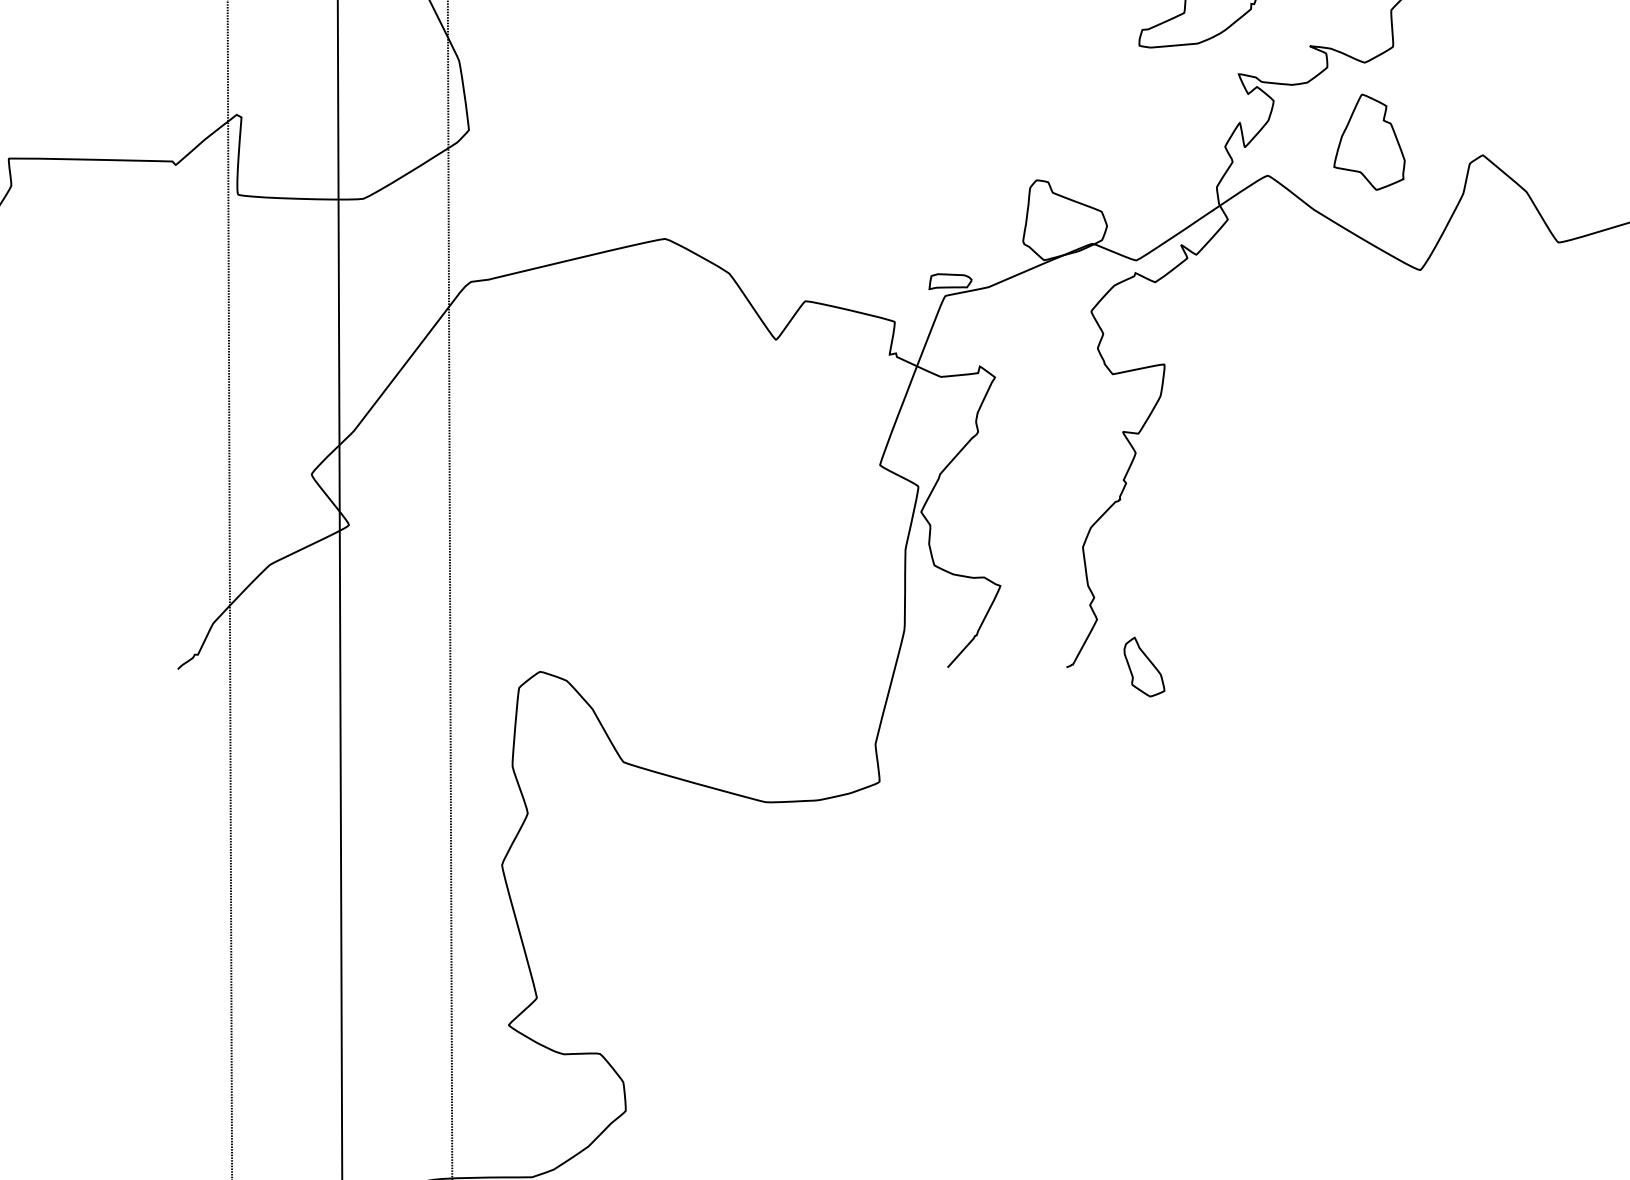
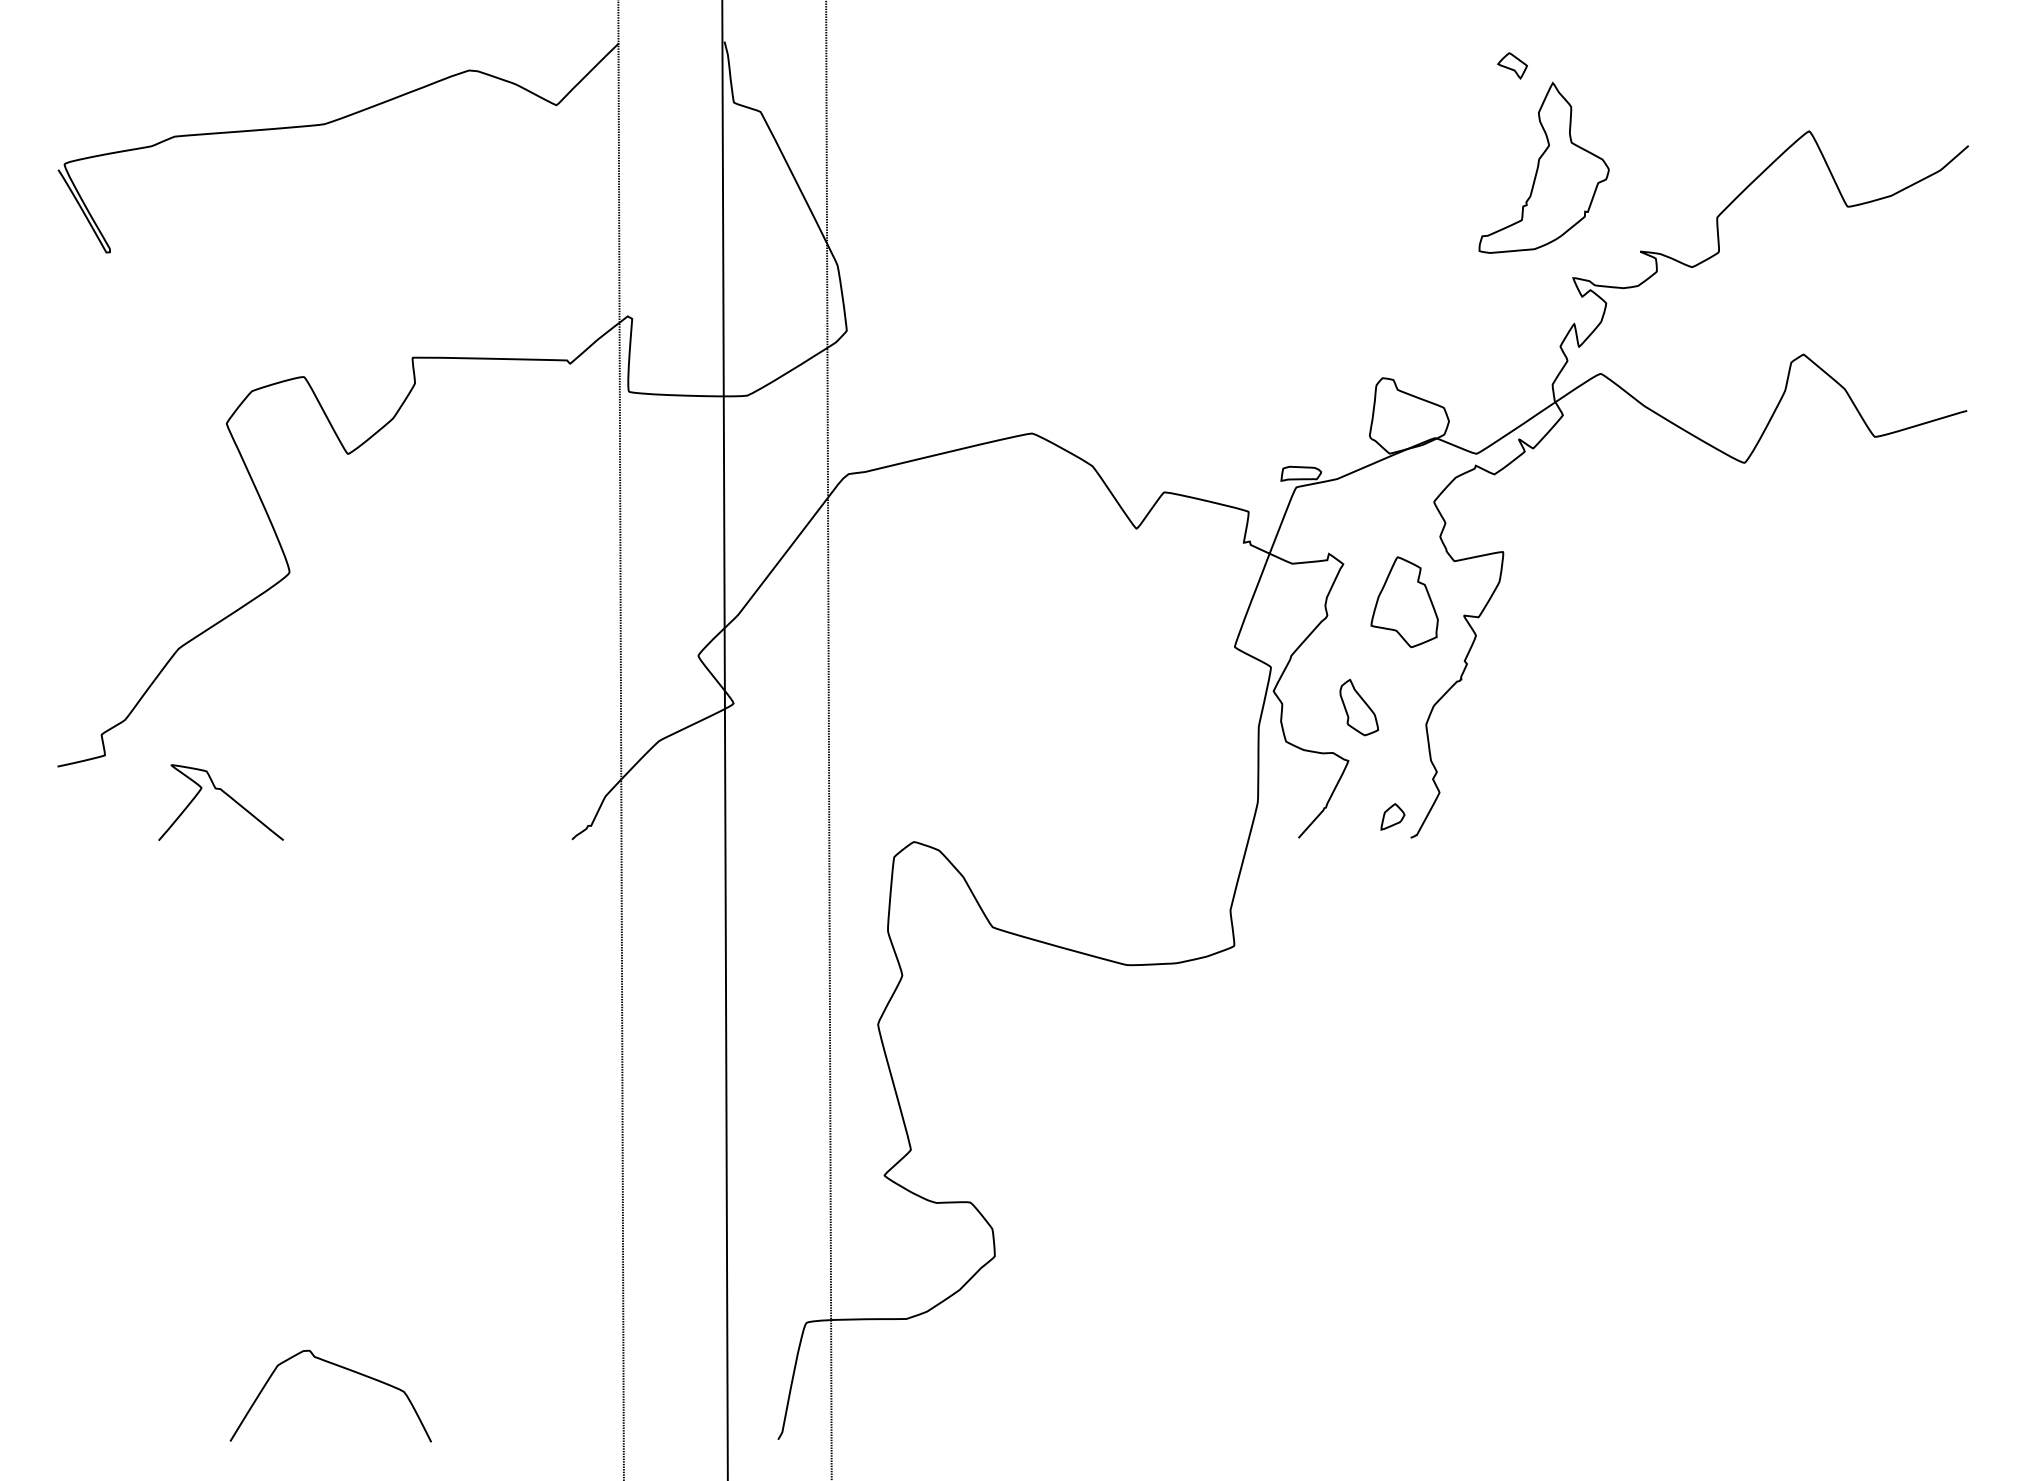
part: (1369, 142) -> (1404, 602), moved
part: (1047, 644) -> (1392, 816), added
part: (1143, 667) -> (1358, 707), moved

